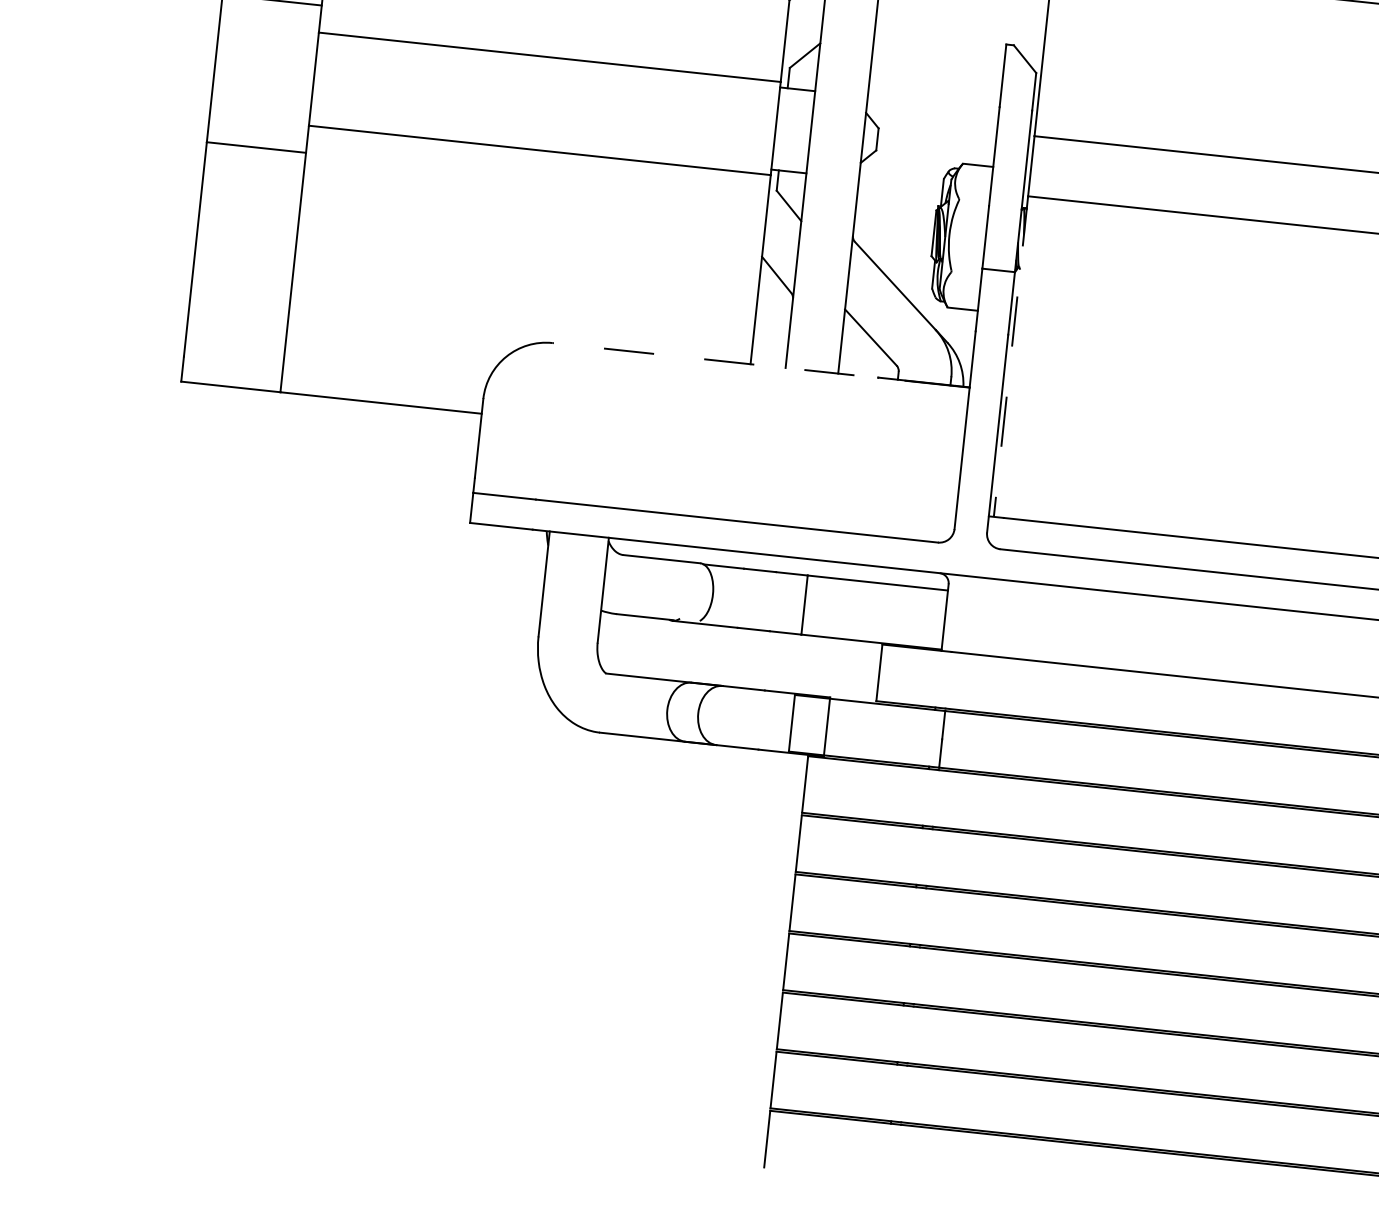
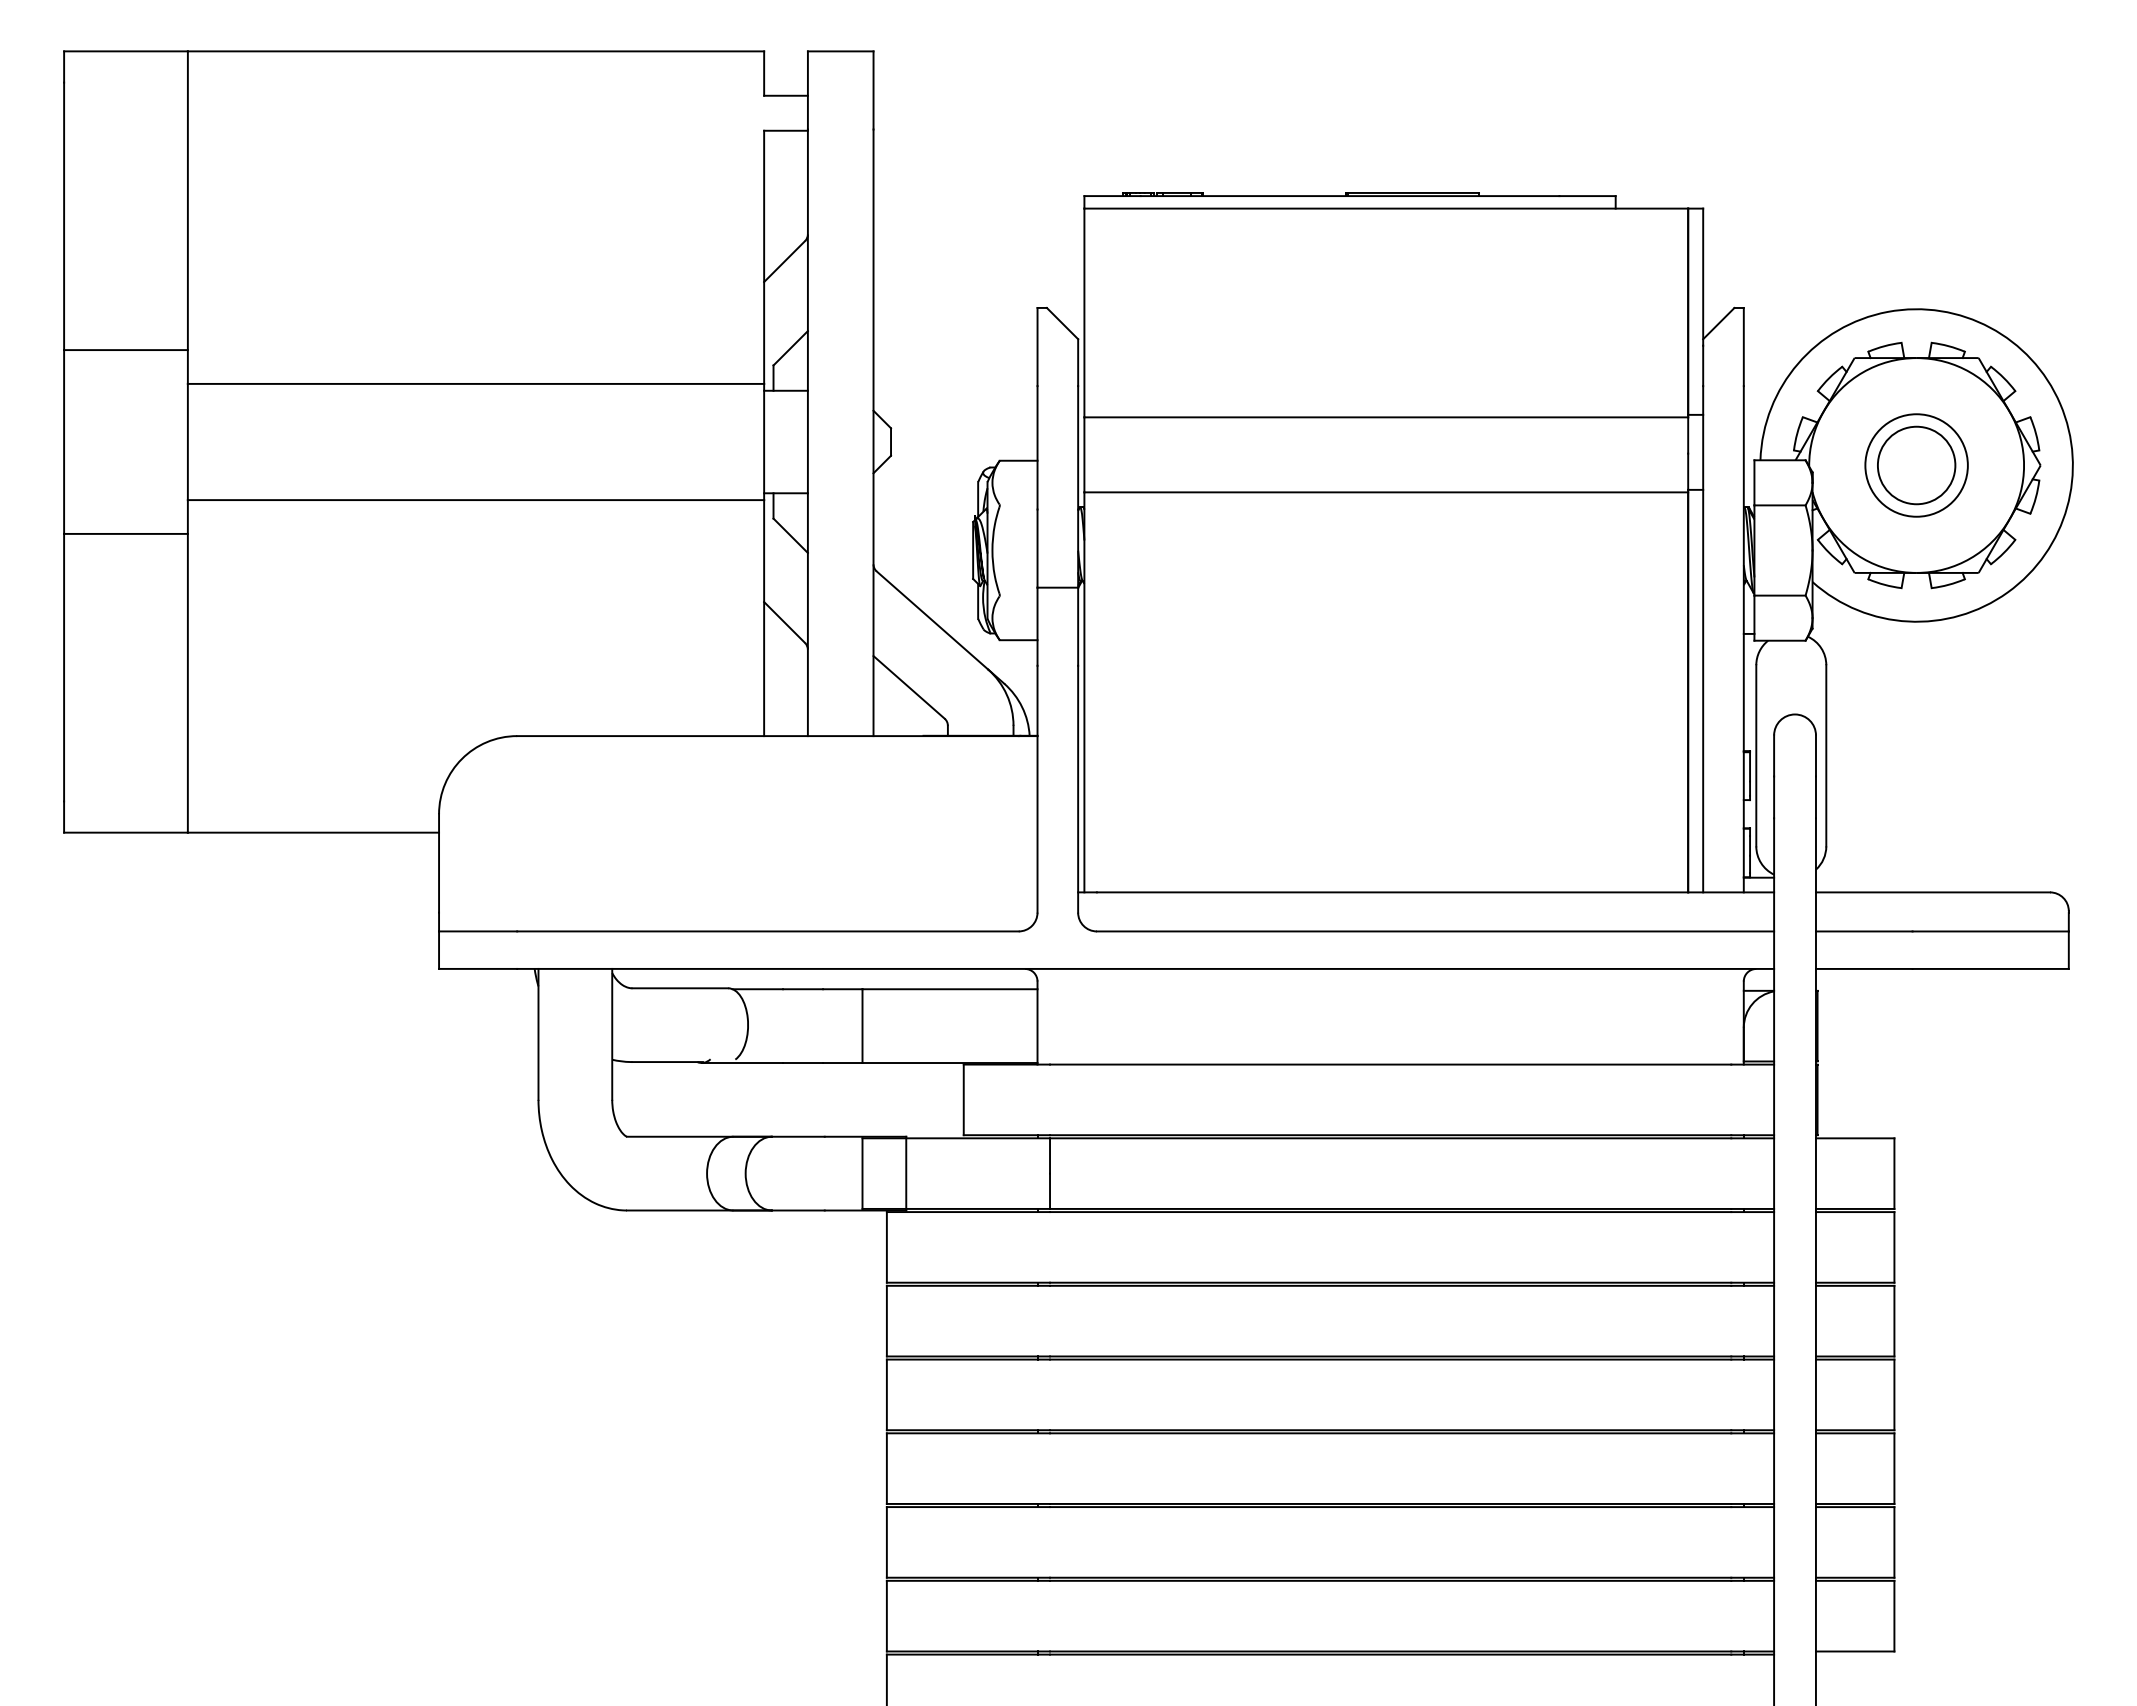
line: (1011, 356) -> (1084, 692), dashed -> solid
line: (753, 364) -> (767, 736), dashed -> solid

